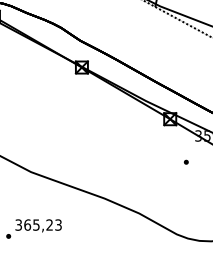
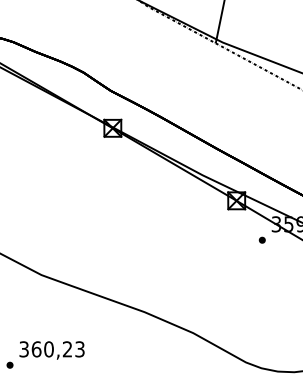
part: (185, 161) -> (261, 239), moved
text: (36, 225) -> (48, 349), 365,23 -> 360,23

